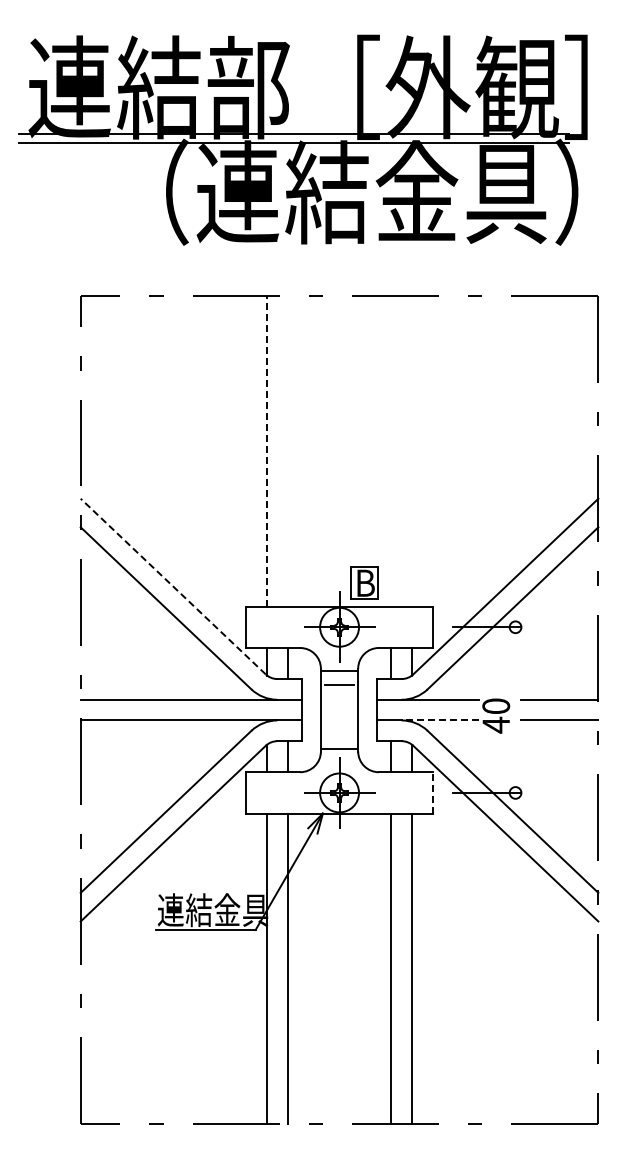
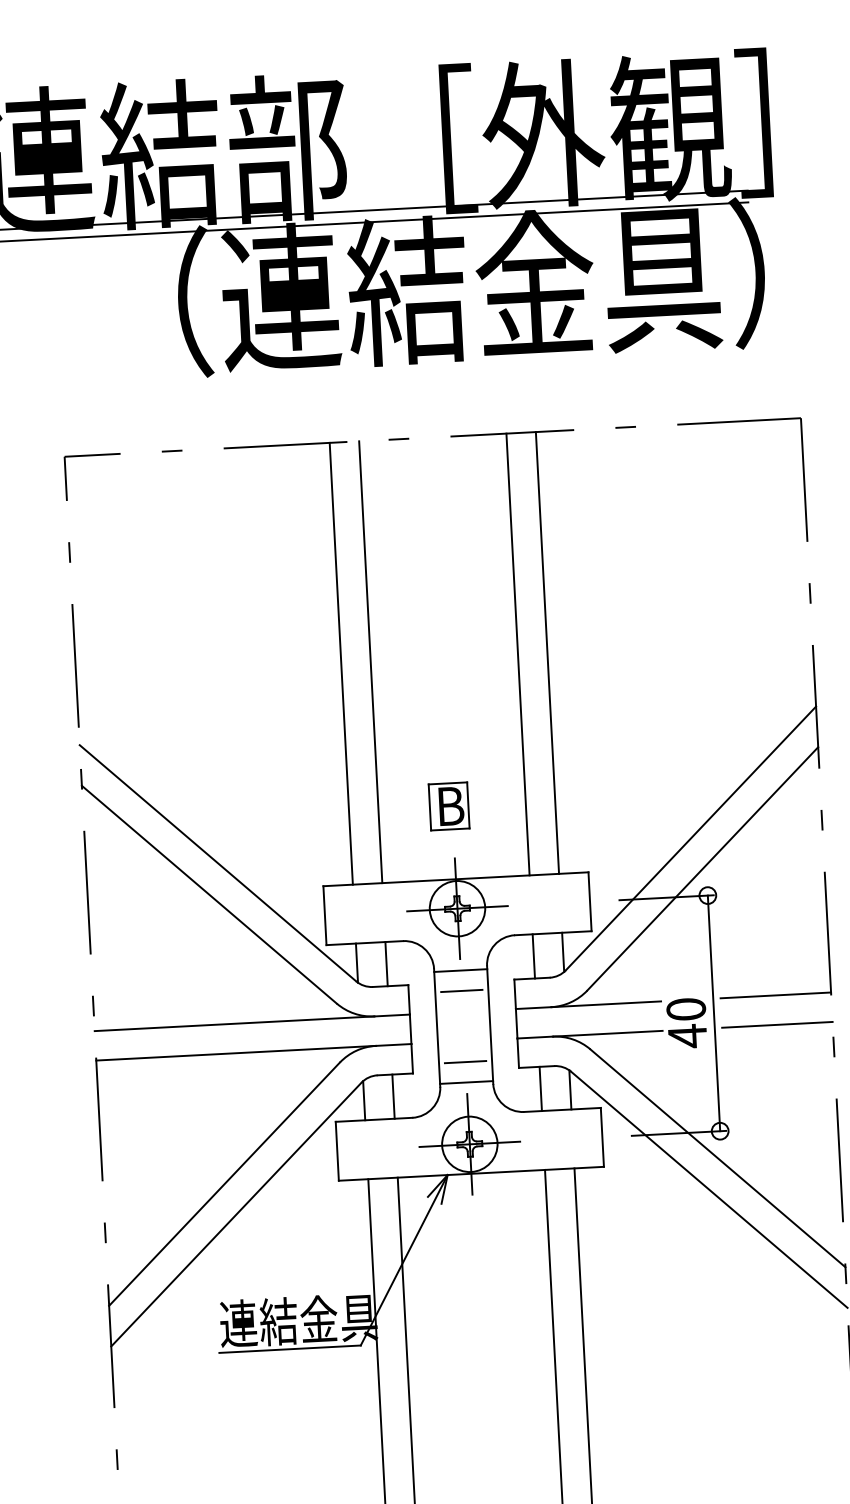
line: (267, 450) -> (341, 662), dashed -> solid
line: (287, 451) -> (370, 662), added
line: (391, 451) -> (518, 654), added
line: (412, 451) -> (548, 653), added
part: (364, 582) -> (449, 805), moved
line: (173, 586) -> (218, 863), dashed -> solid
line: (515, 709) -> (713, 1012), added
line: (440, 720) -> (608, 1033), dashed -> solid
line: (339, 735) -> (465, 1062), added
line: (432, 792) -> (602, 1136), dashed -> solid

